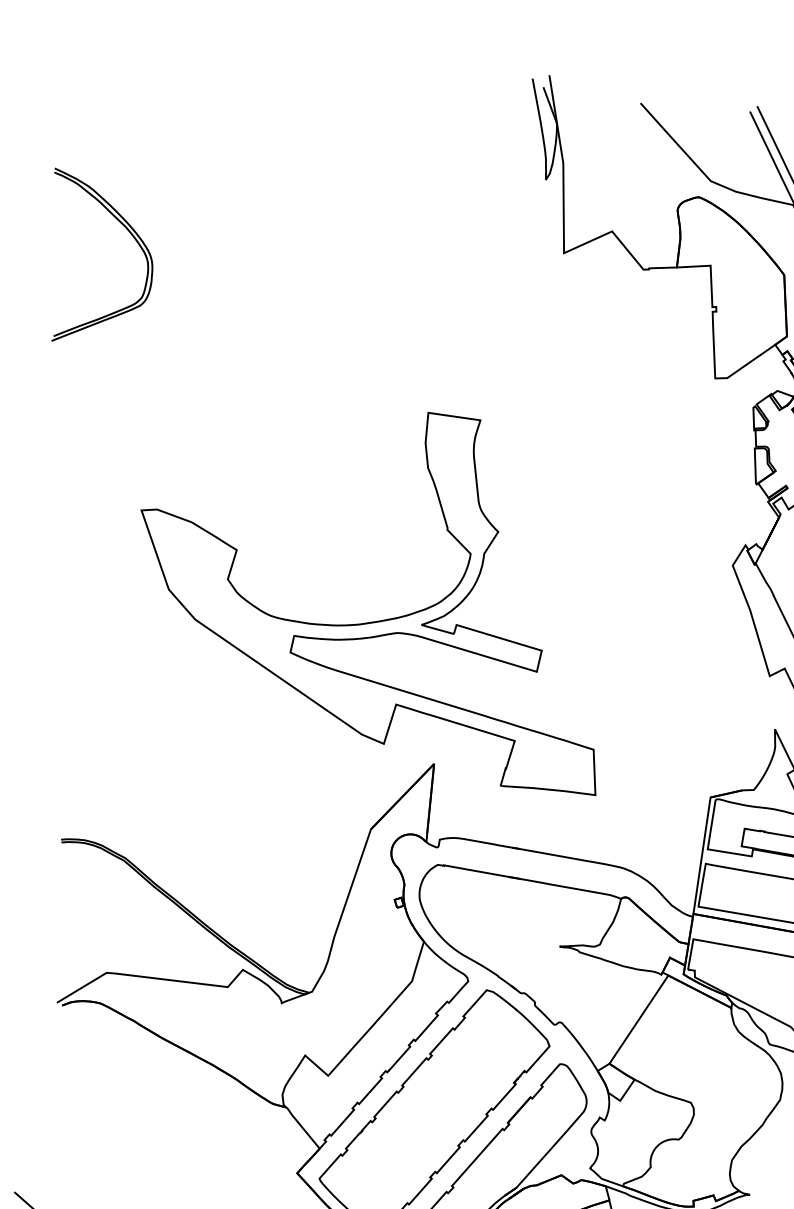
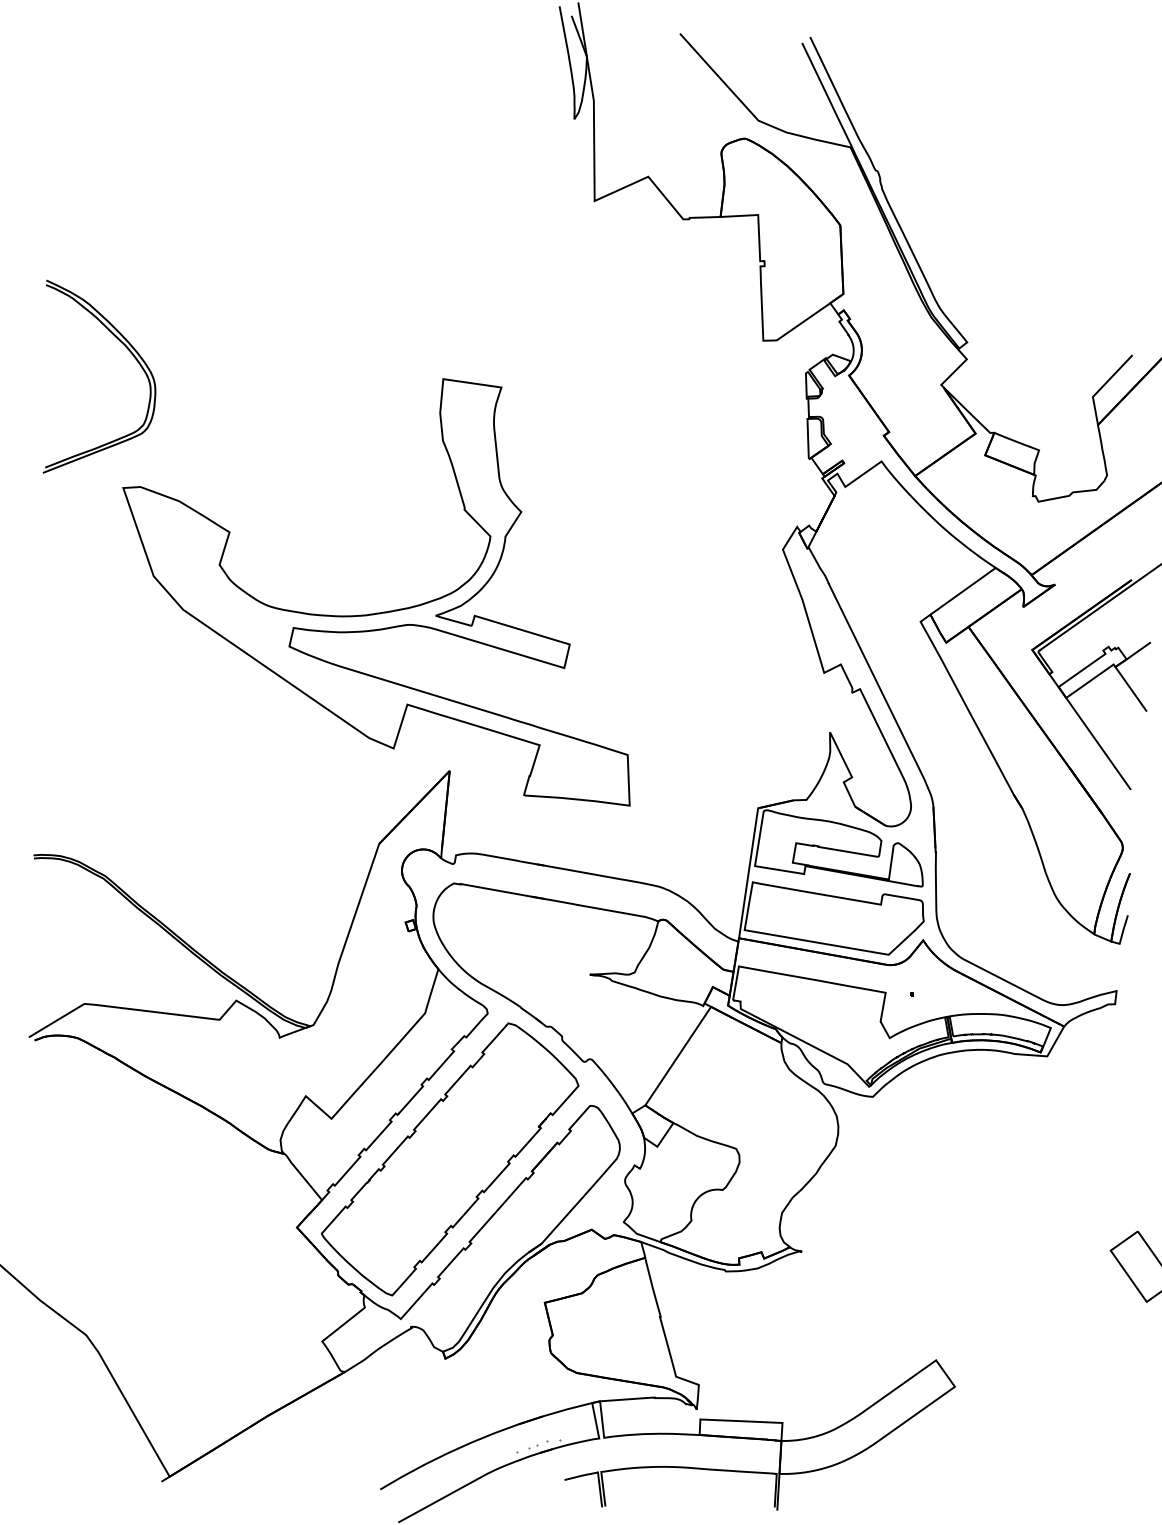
part: (130, 233) -> (130, 353), moved

